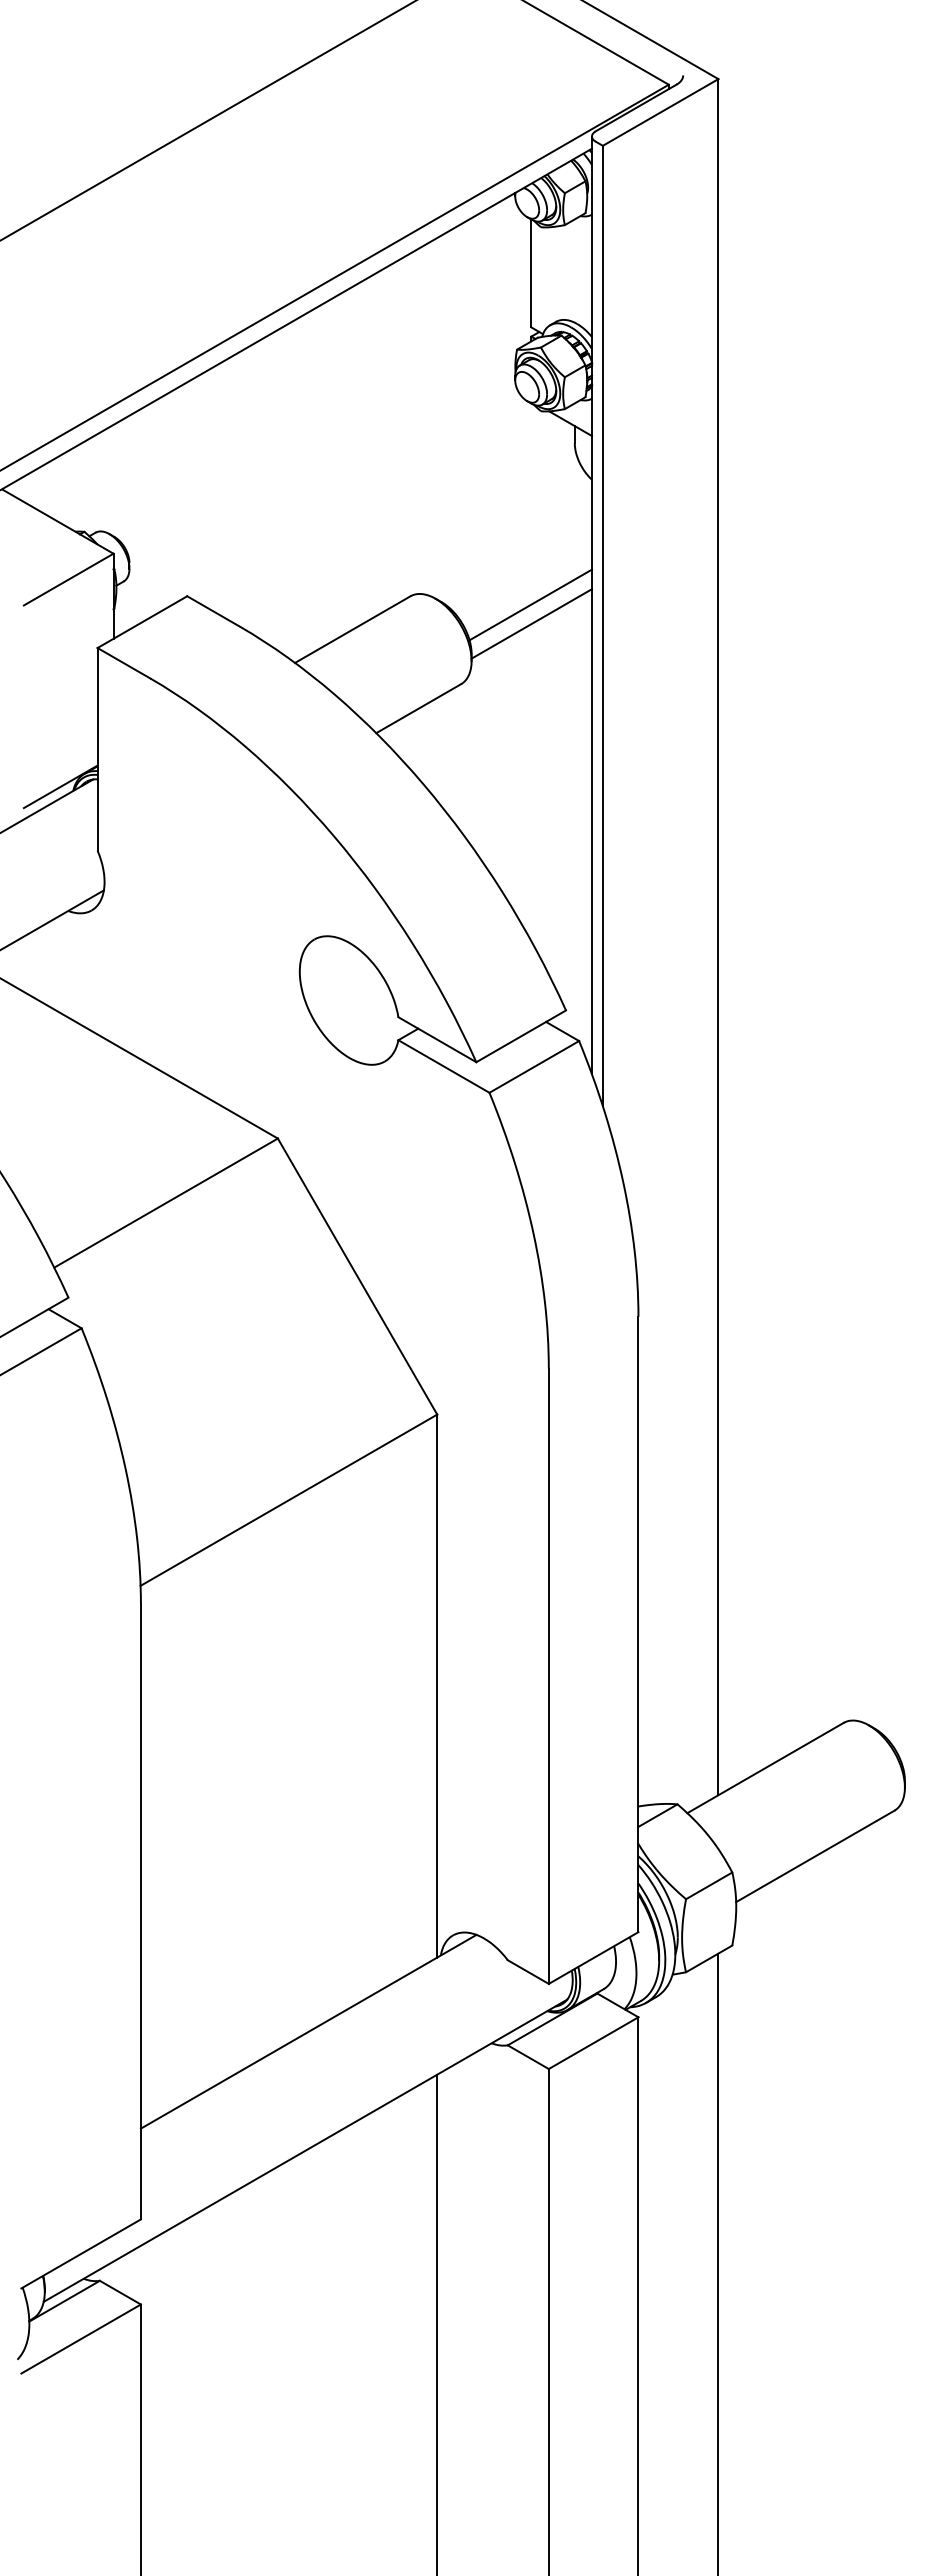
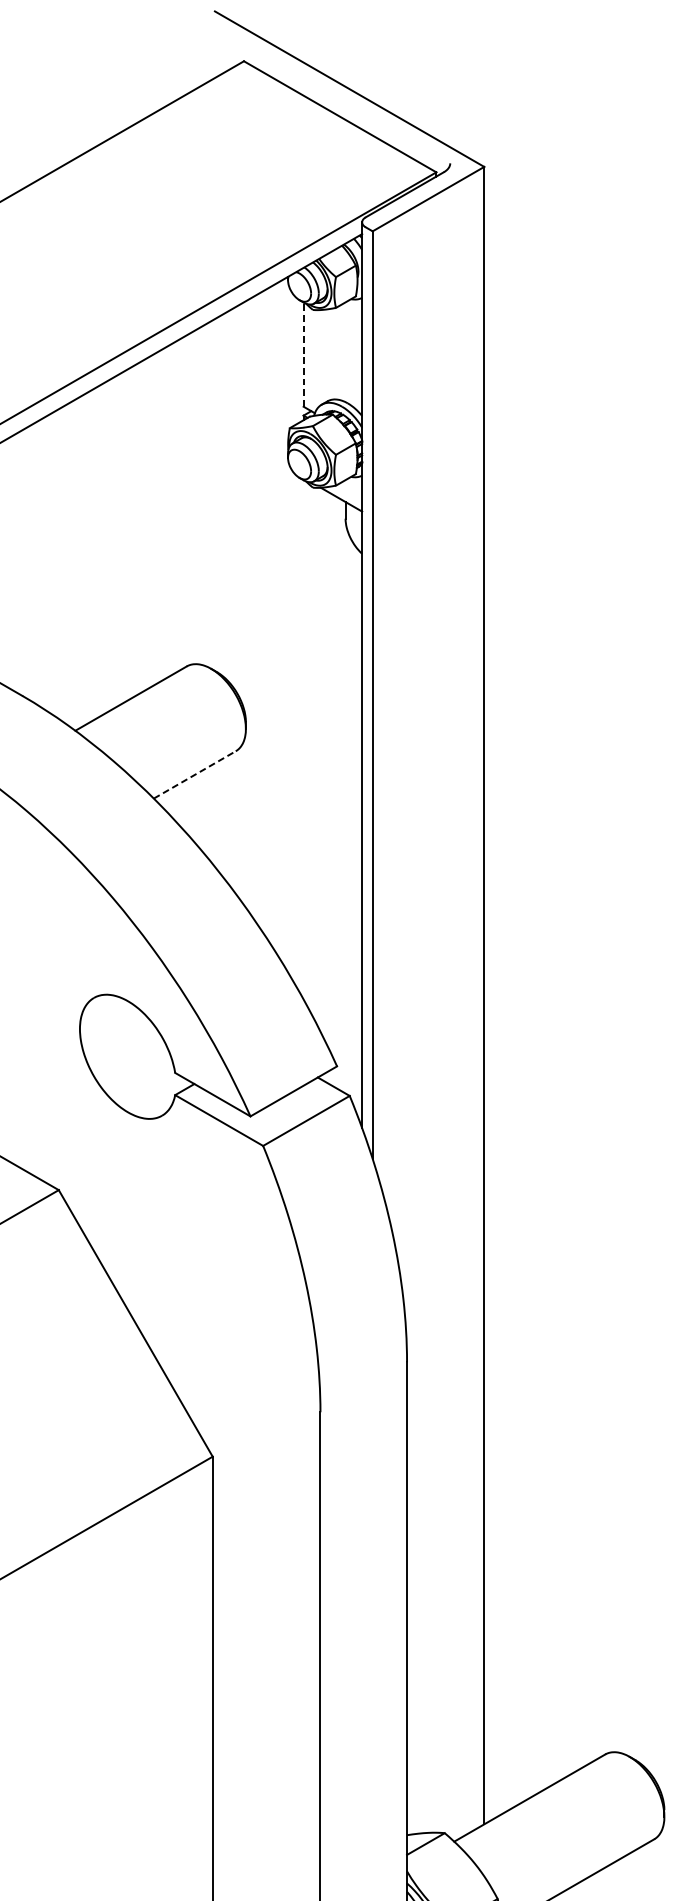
line: (531, 273) -> (303, 354), solid -> dashed
line: (530, 604) -> (302, 674), removed
line: (531, 623) -> (303, 692), removed
line: (418, 708) -> (194, 774), solid -> dashed

